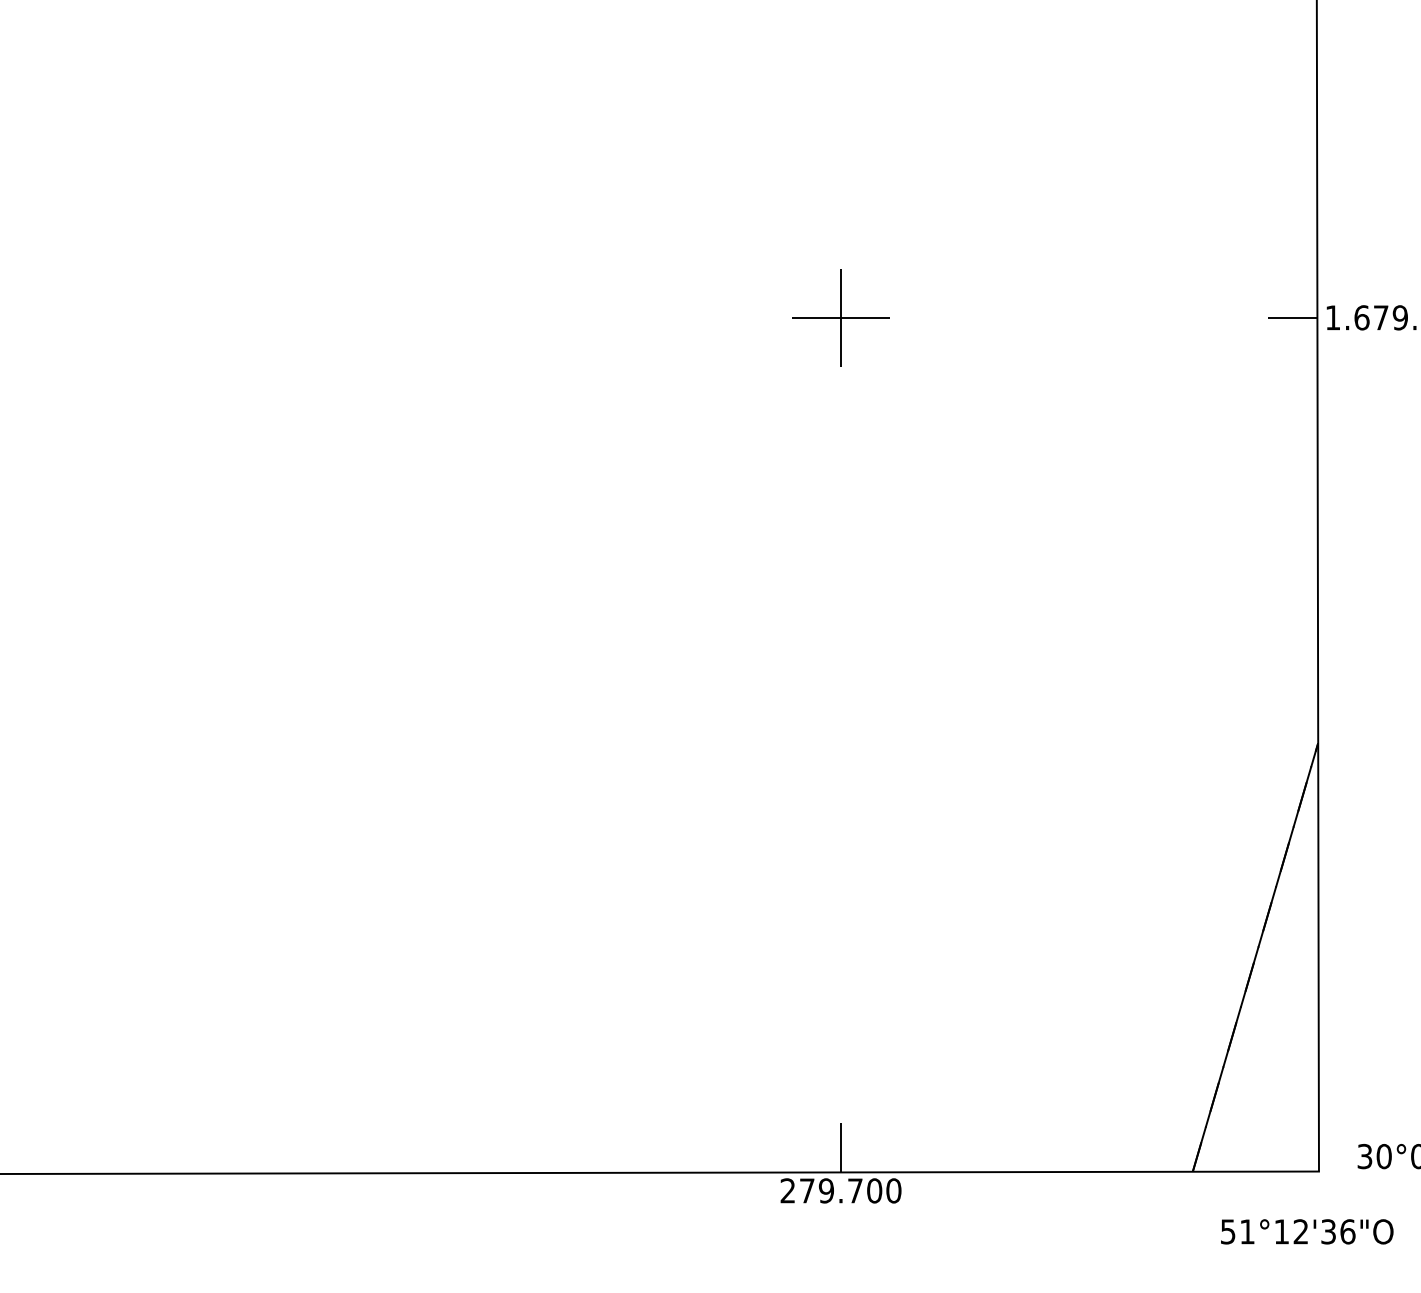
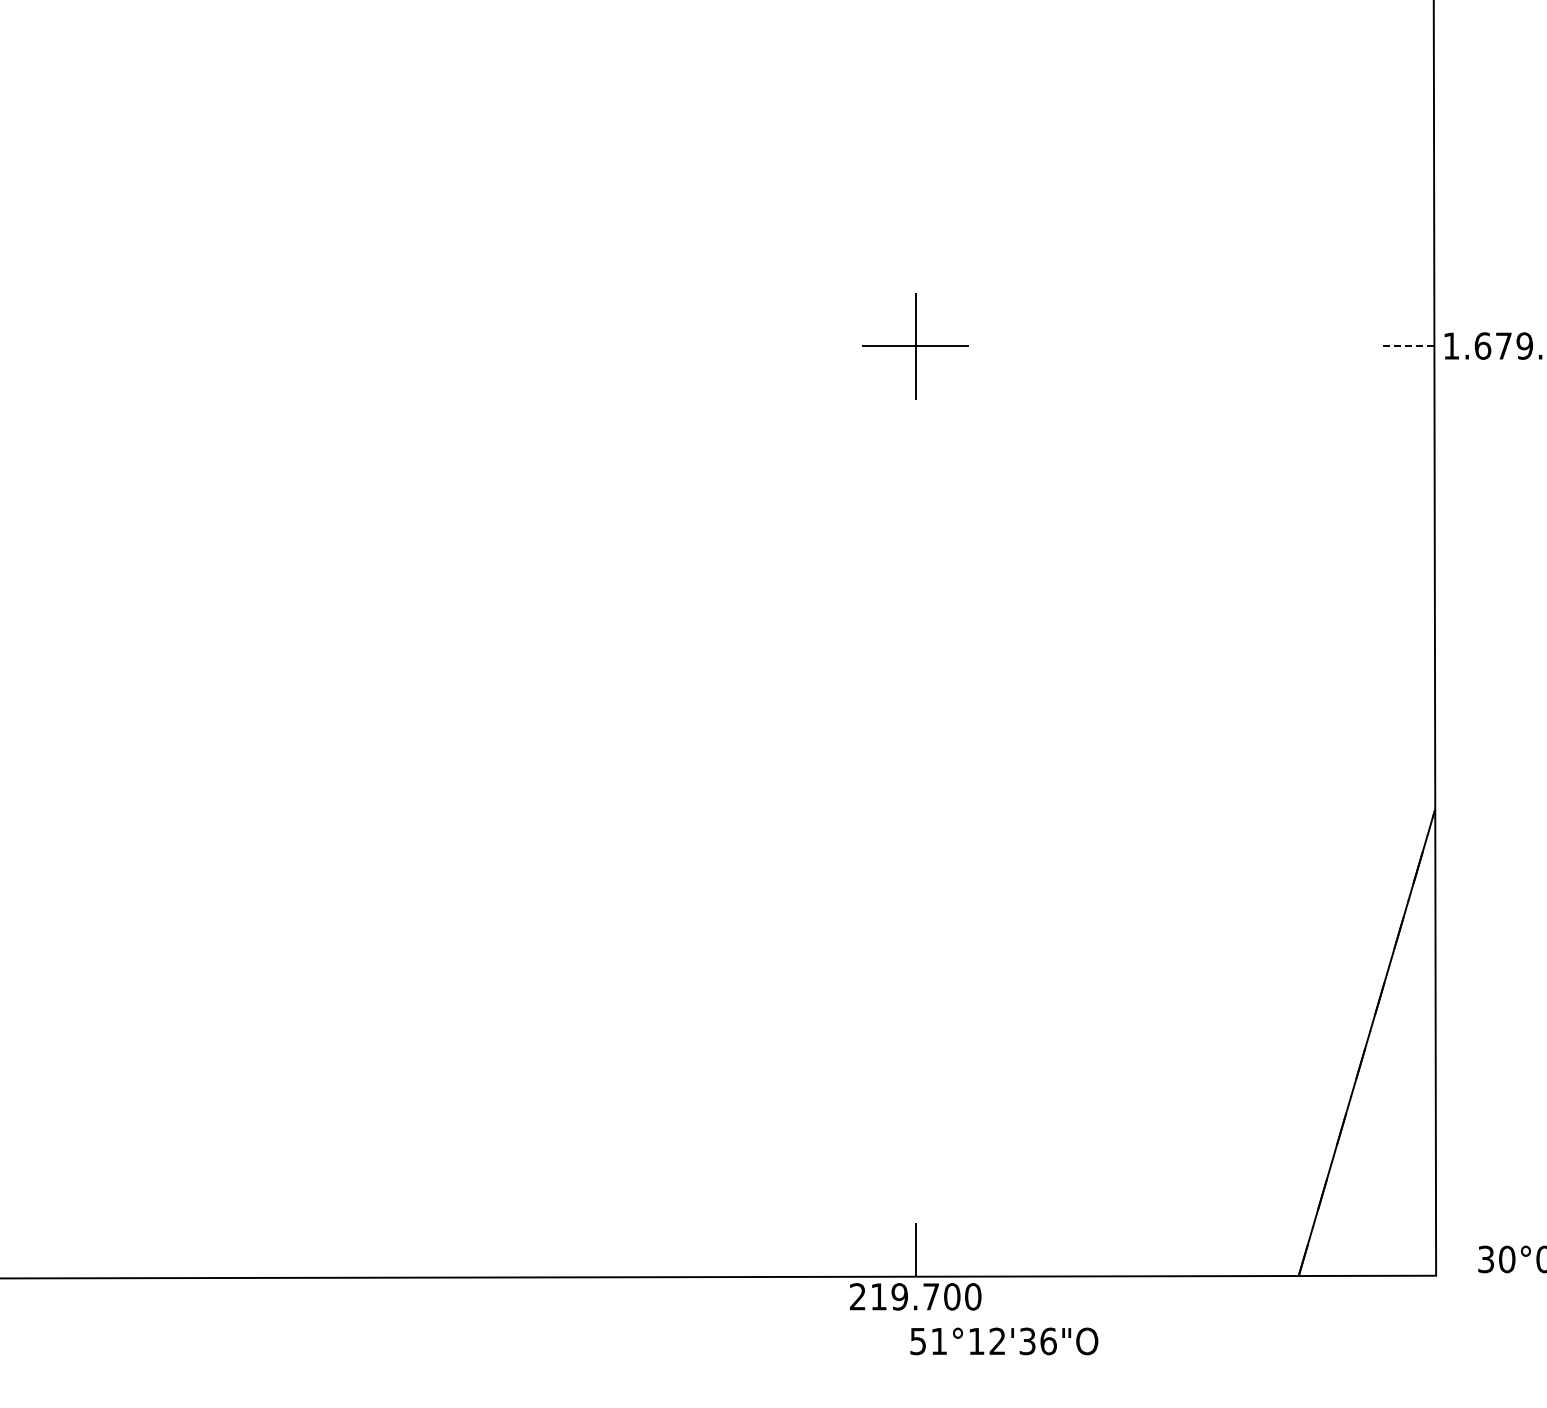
line: (1292, 318) -> (1407, 346), solid -> dashed
text: (806, 1190) -> (878, 1296), 279.700 -> 219.700
text: (1307, 1231) -> (1004, 1341), moved

